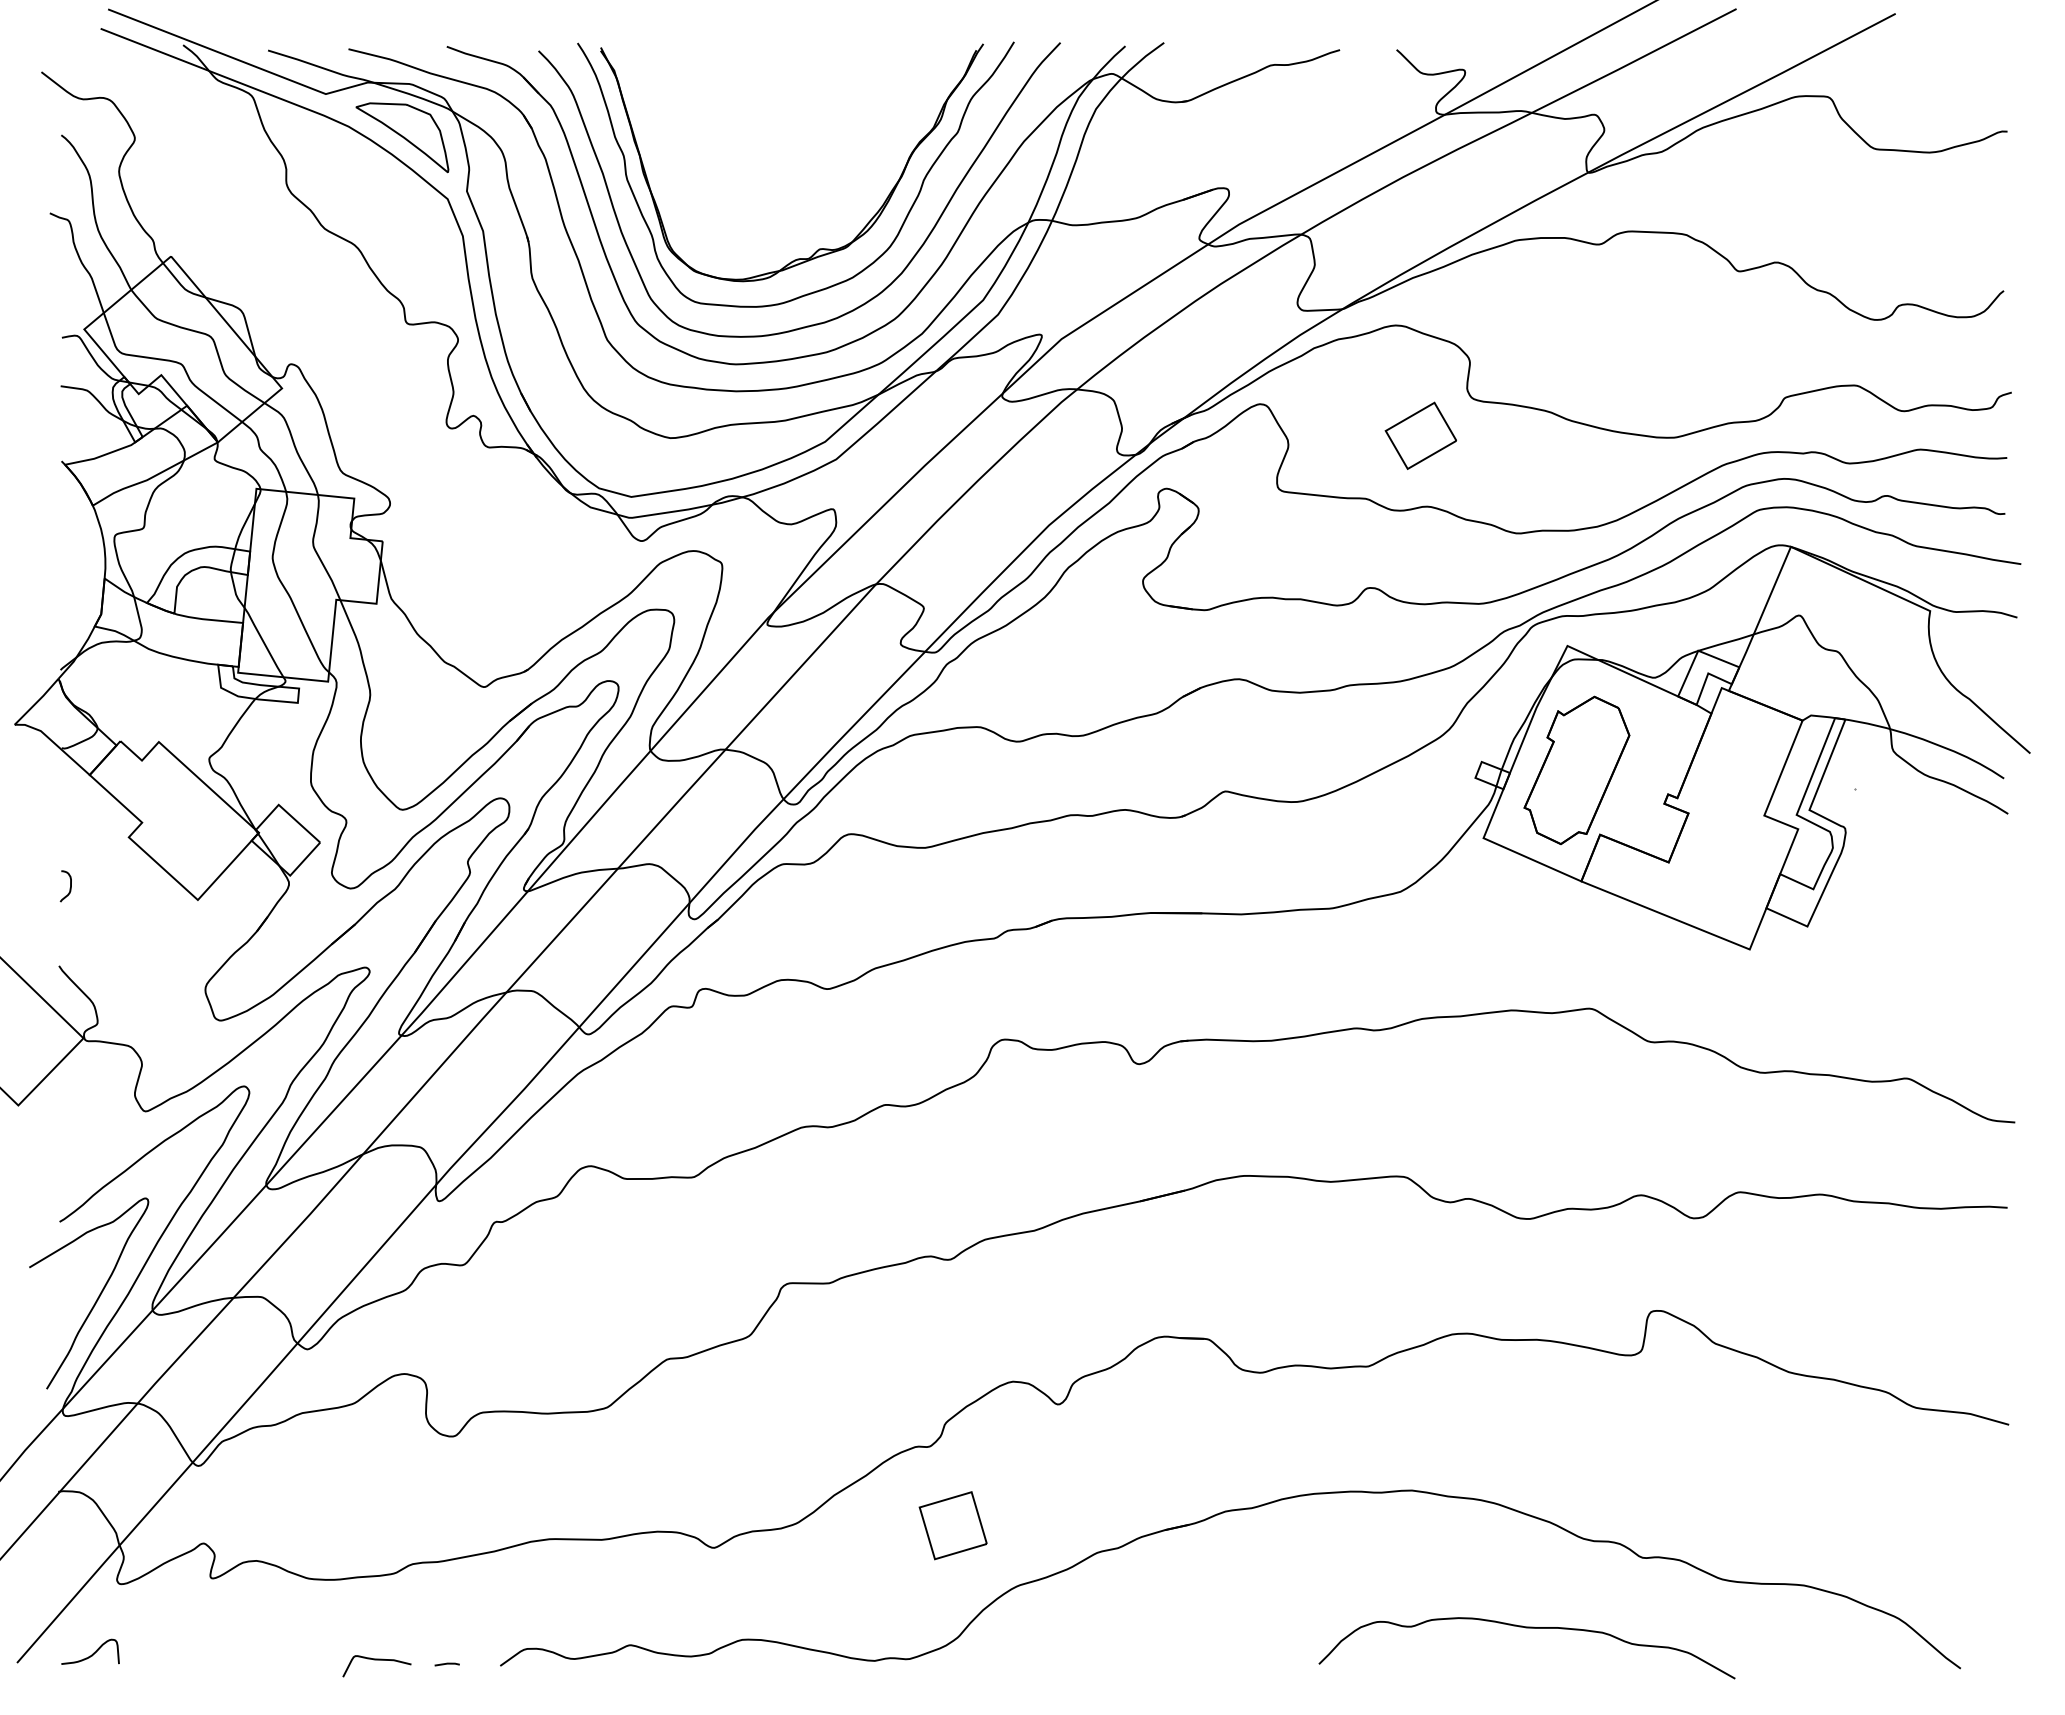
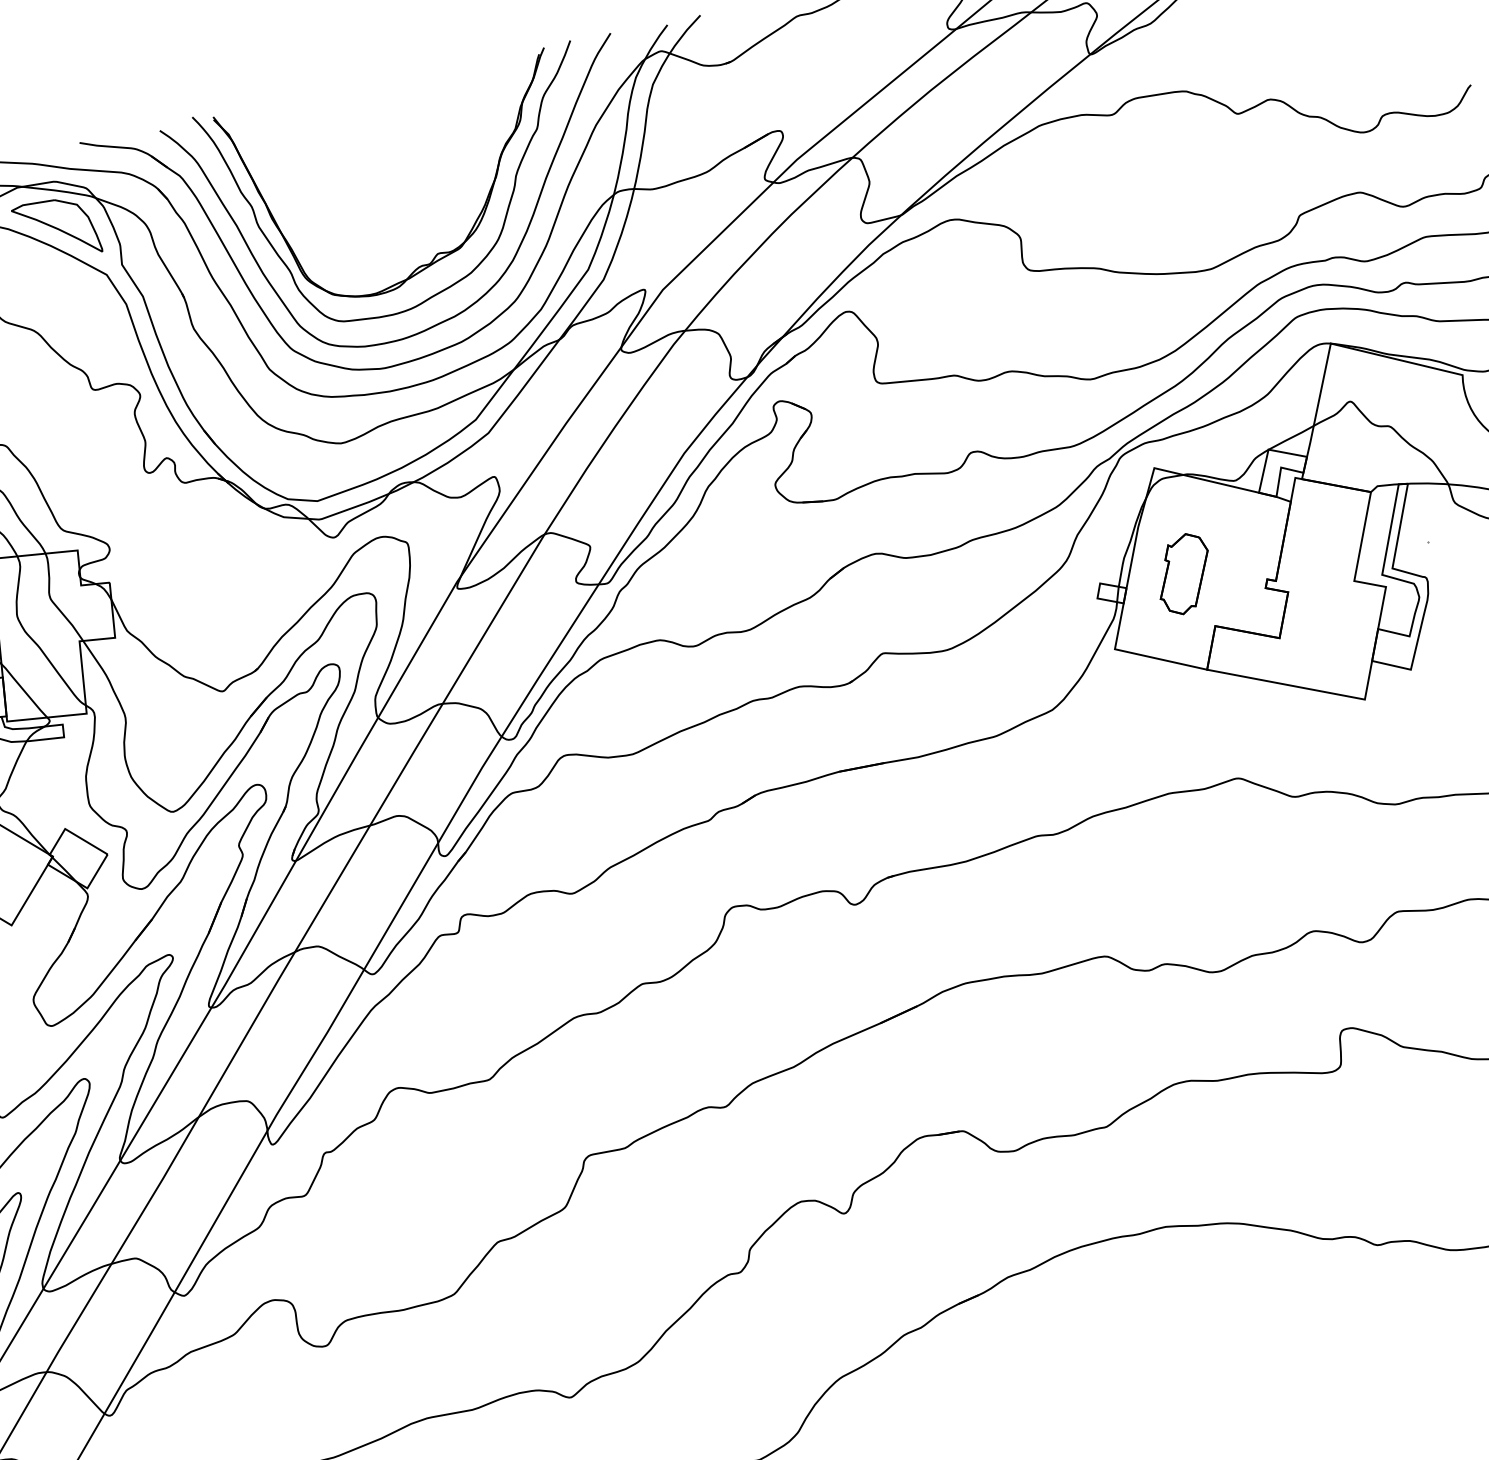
part: (1420, 435) -> (990, 311), removed
part: (1576, 769) -> (1183, 573), size x0.6
part: (952, 1525) -> (773, 1336), removed
curve: (1526, 1628) -> (1288, 1326), removed

